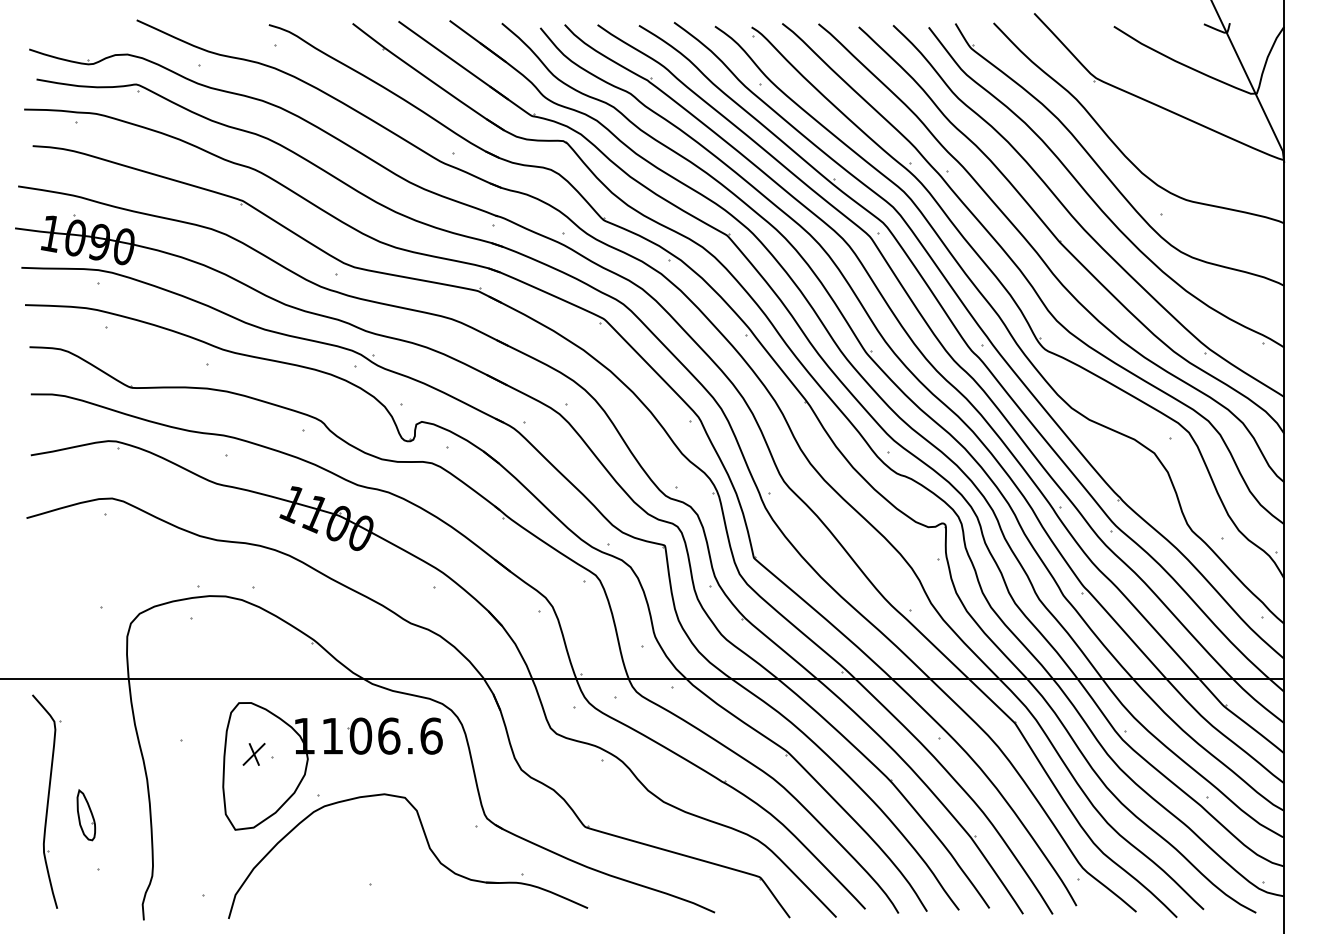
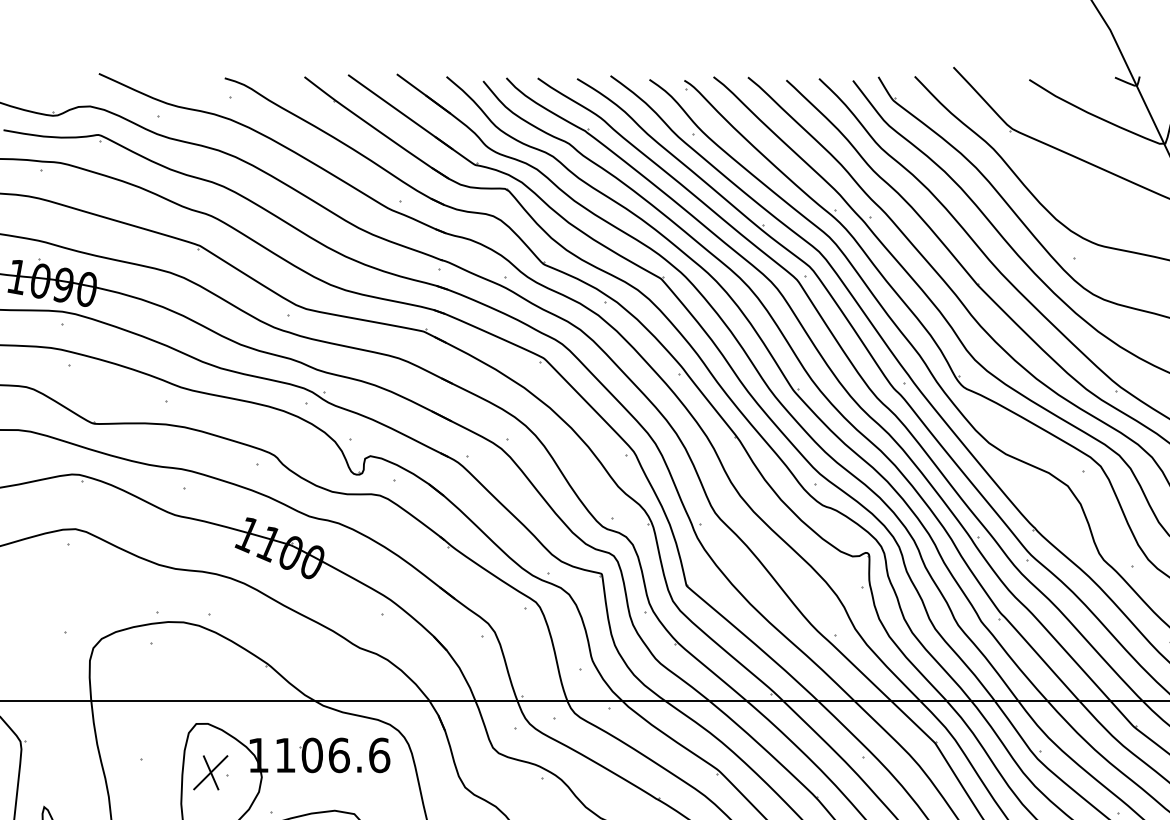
part: (253, 754) -> (210, 772), size x1.67

